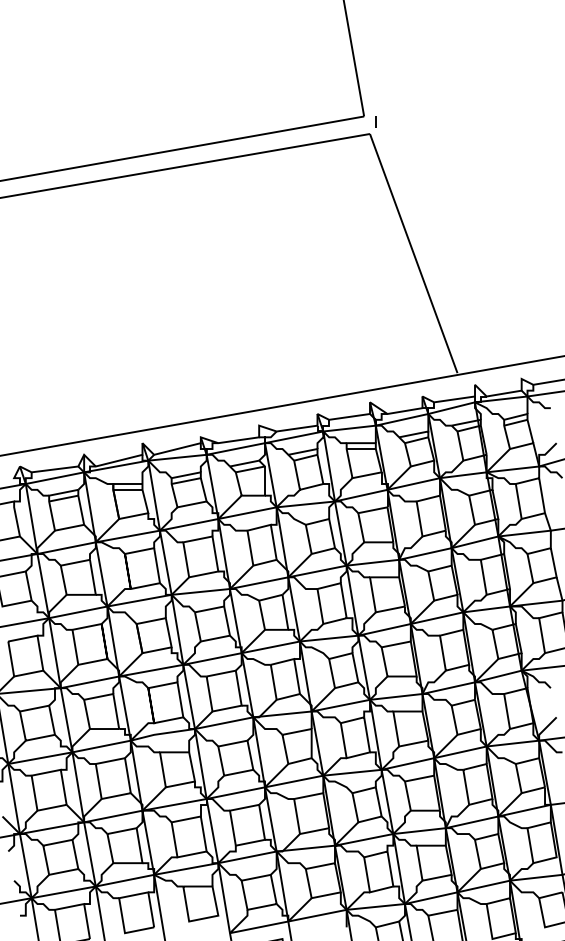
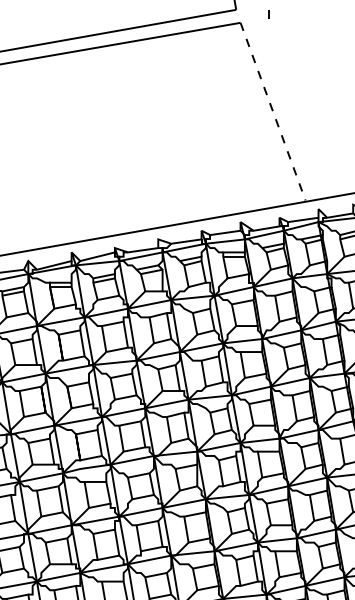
line: (375, 121) -> (268, 13), moved
line: (413, 254) -> (272, 112), solid -> dashed

